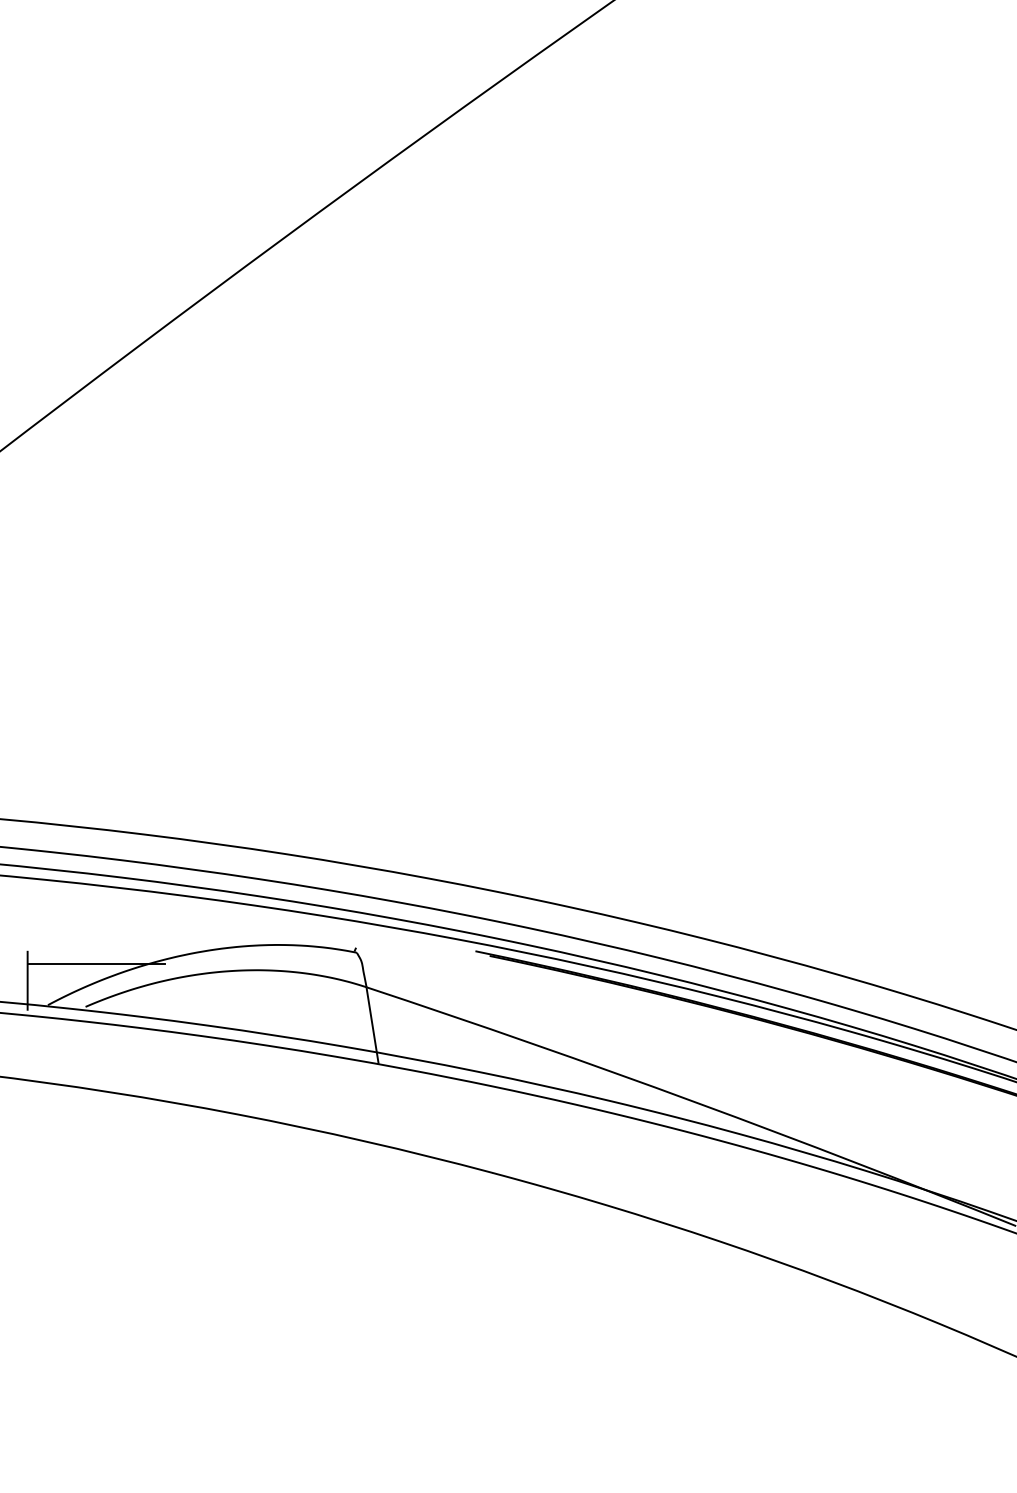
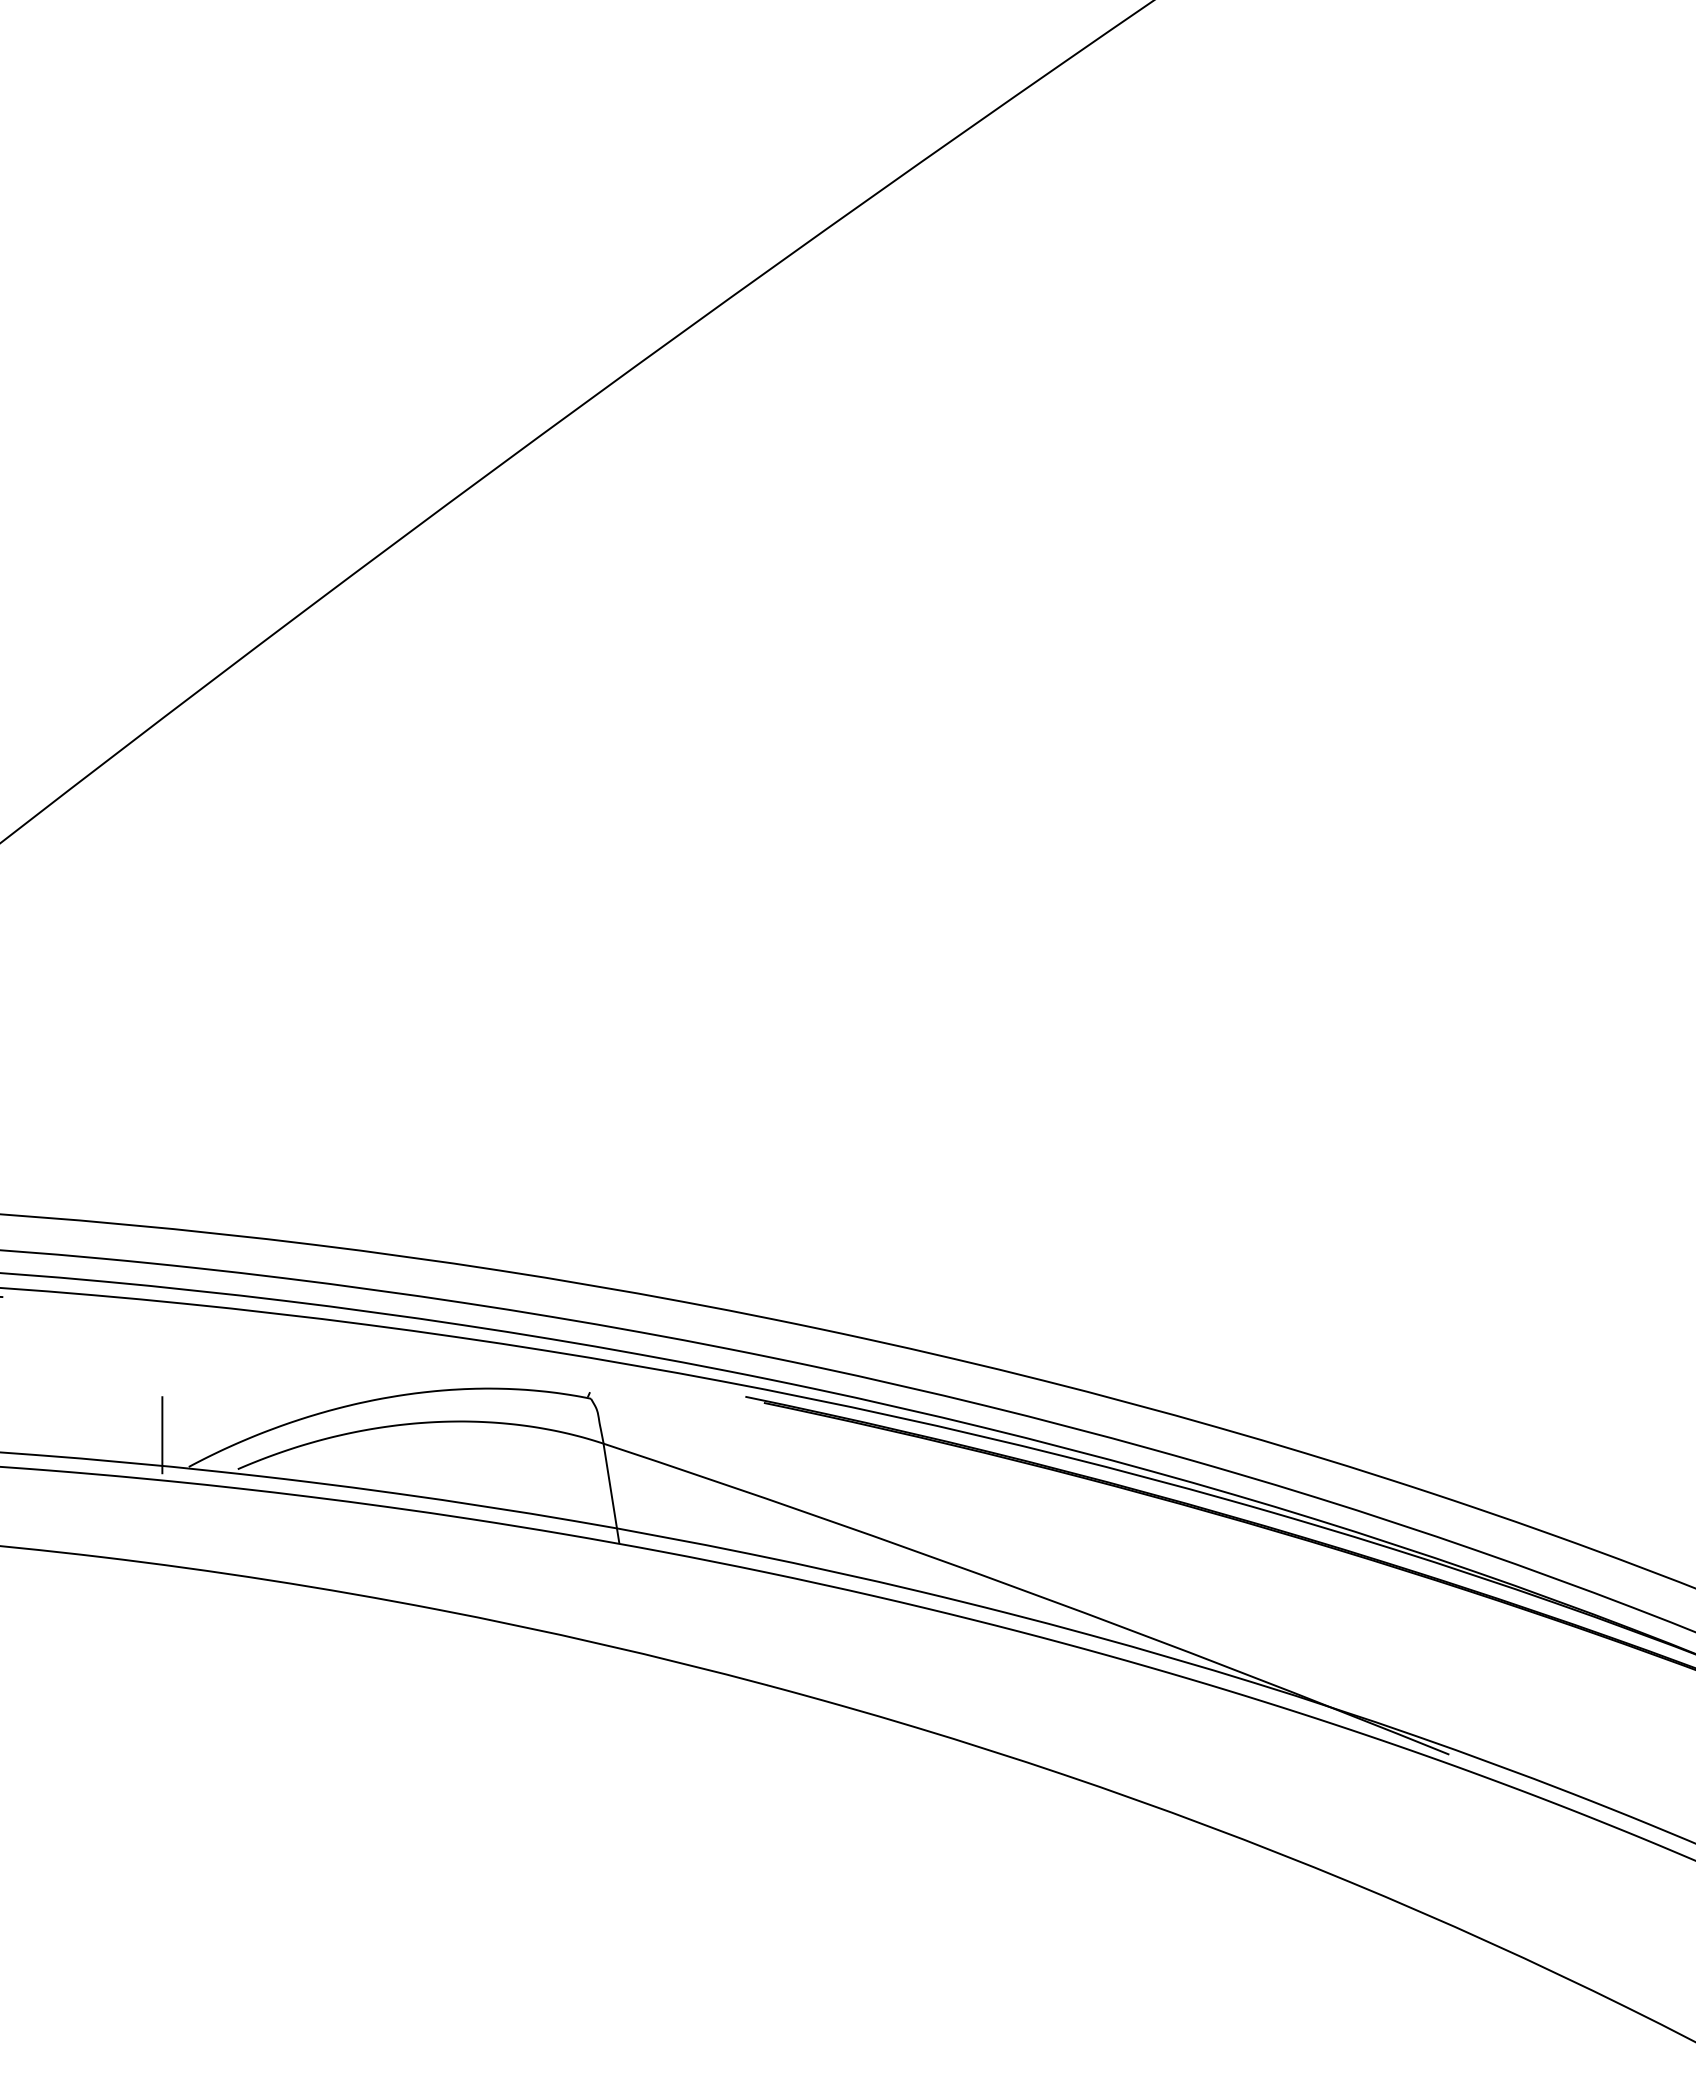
line: (96, 963) -> (251, 1412), removed

